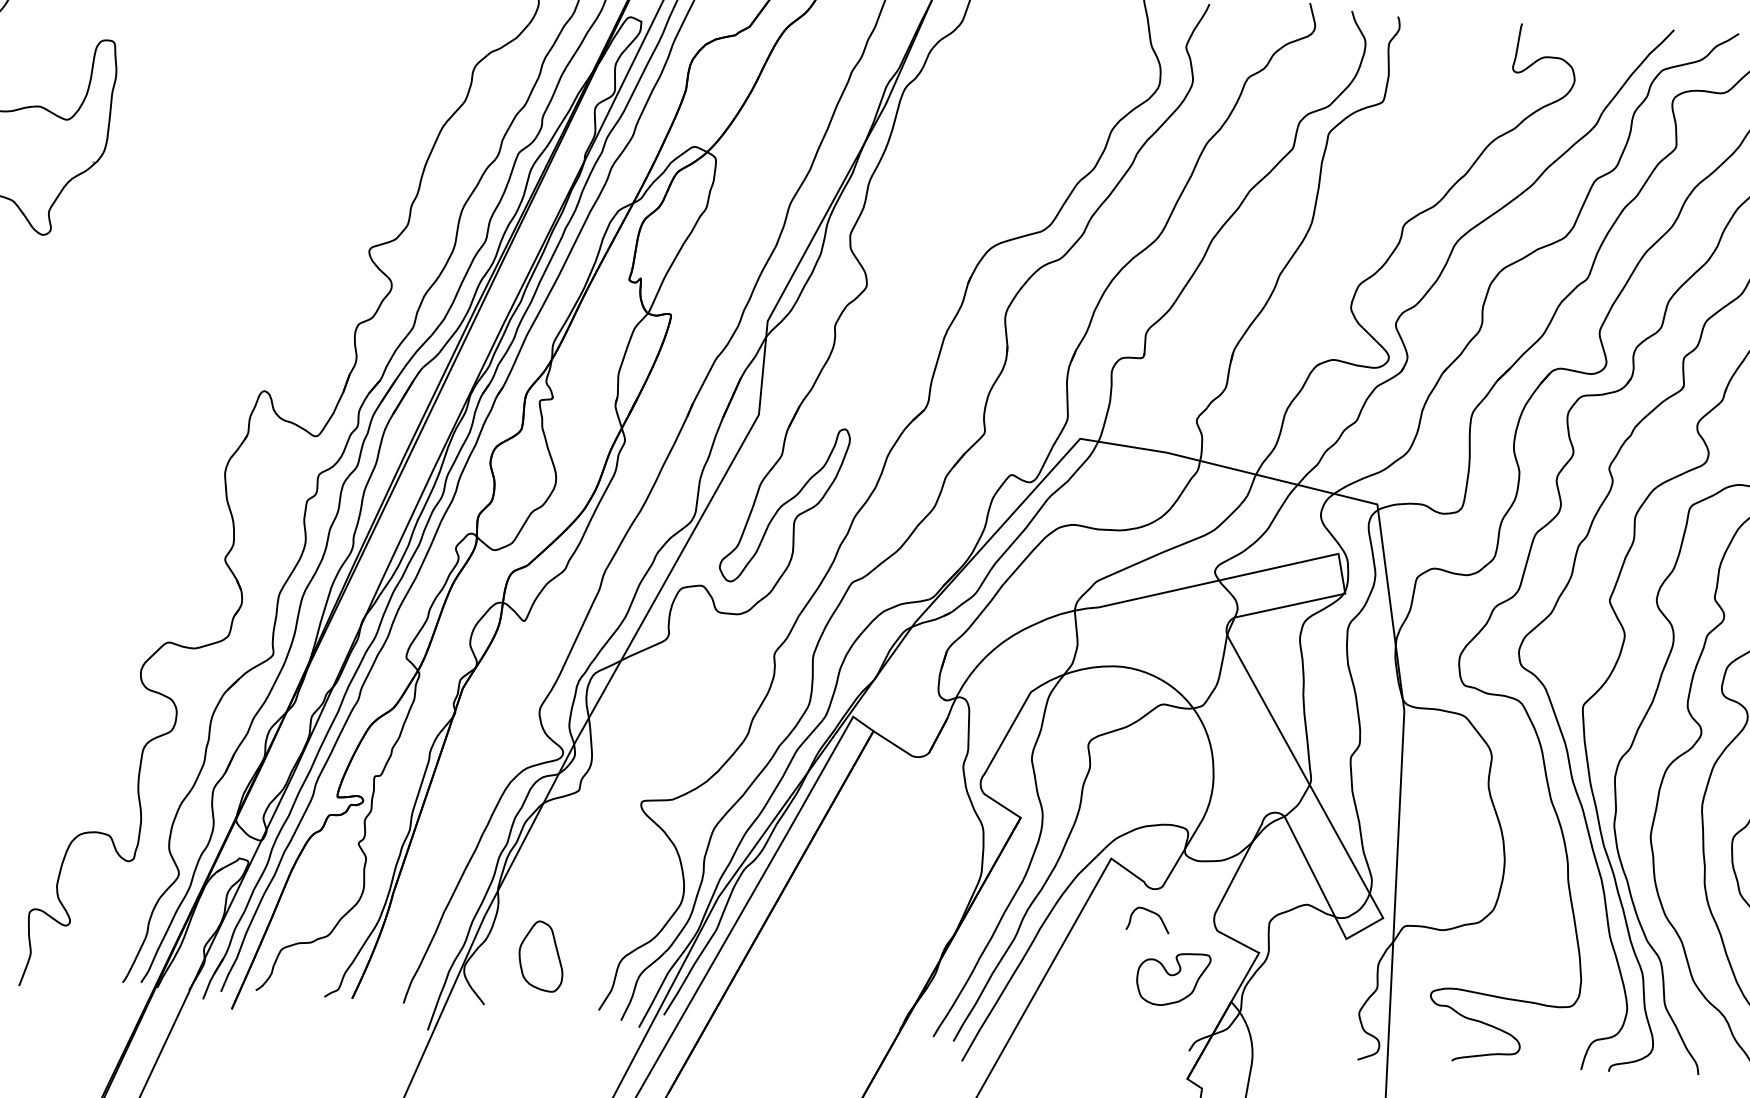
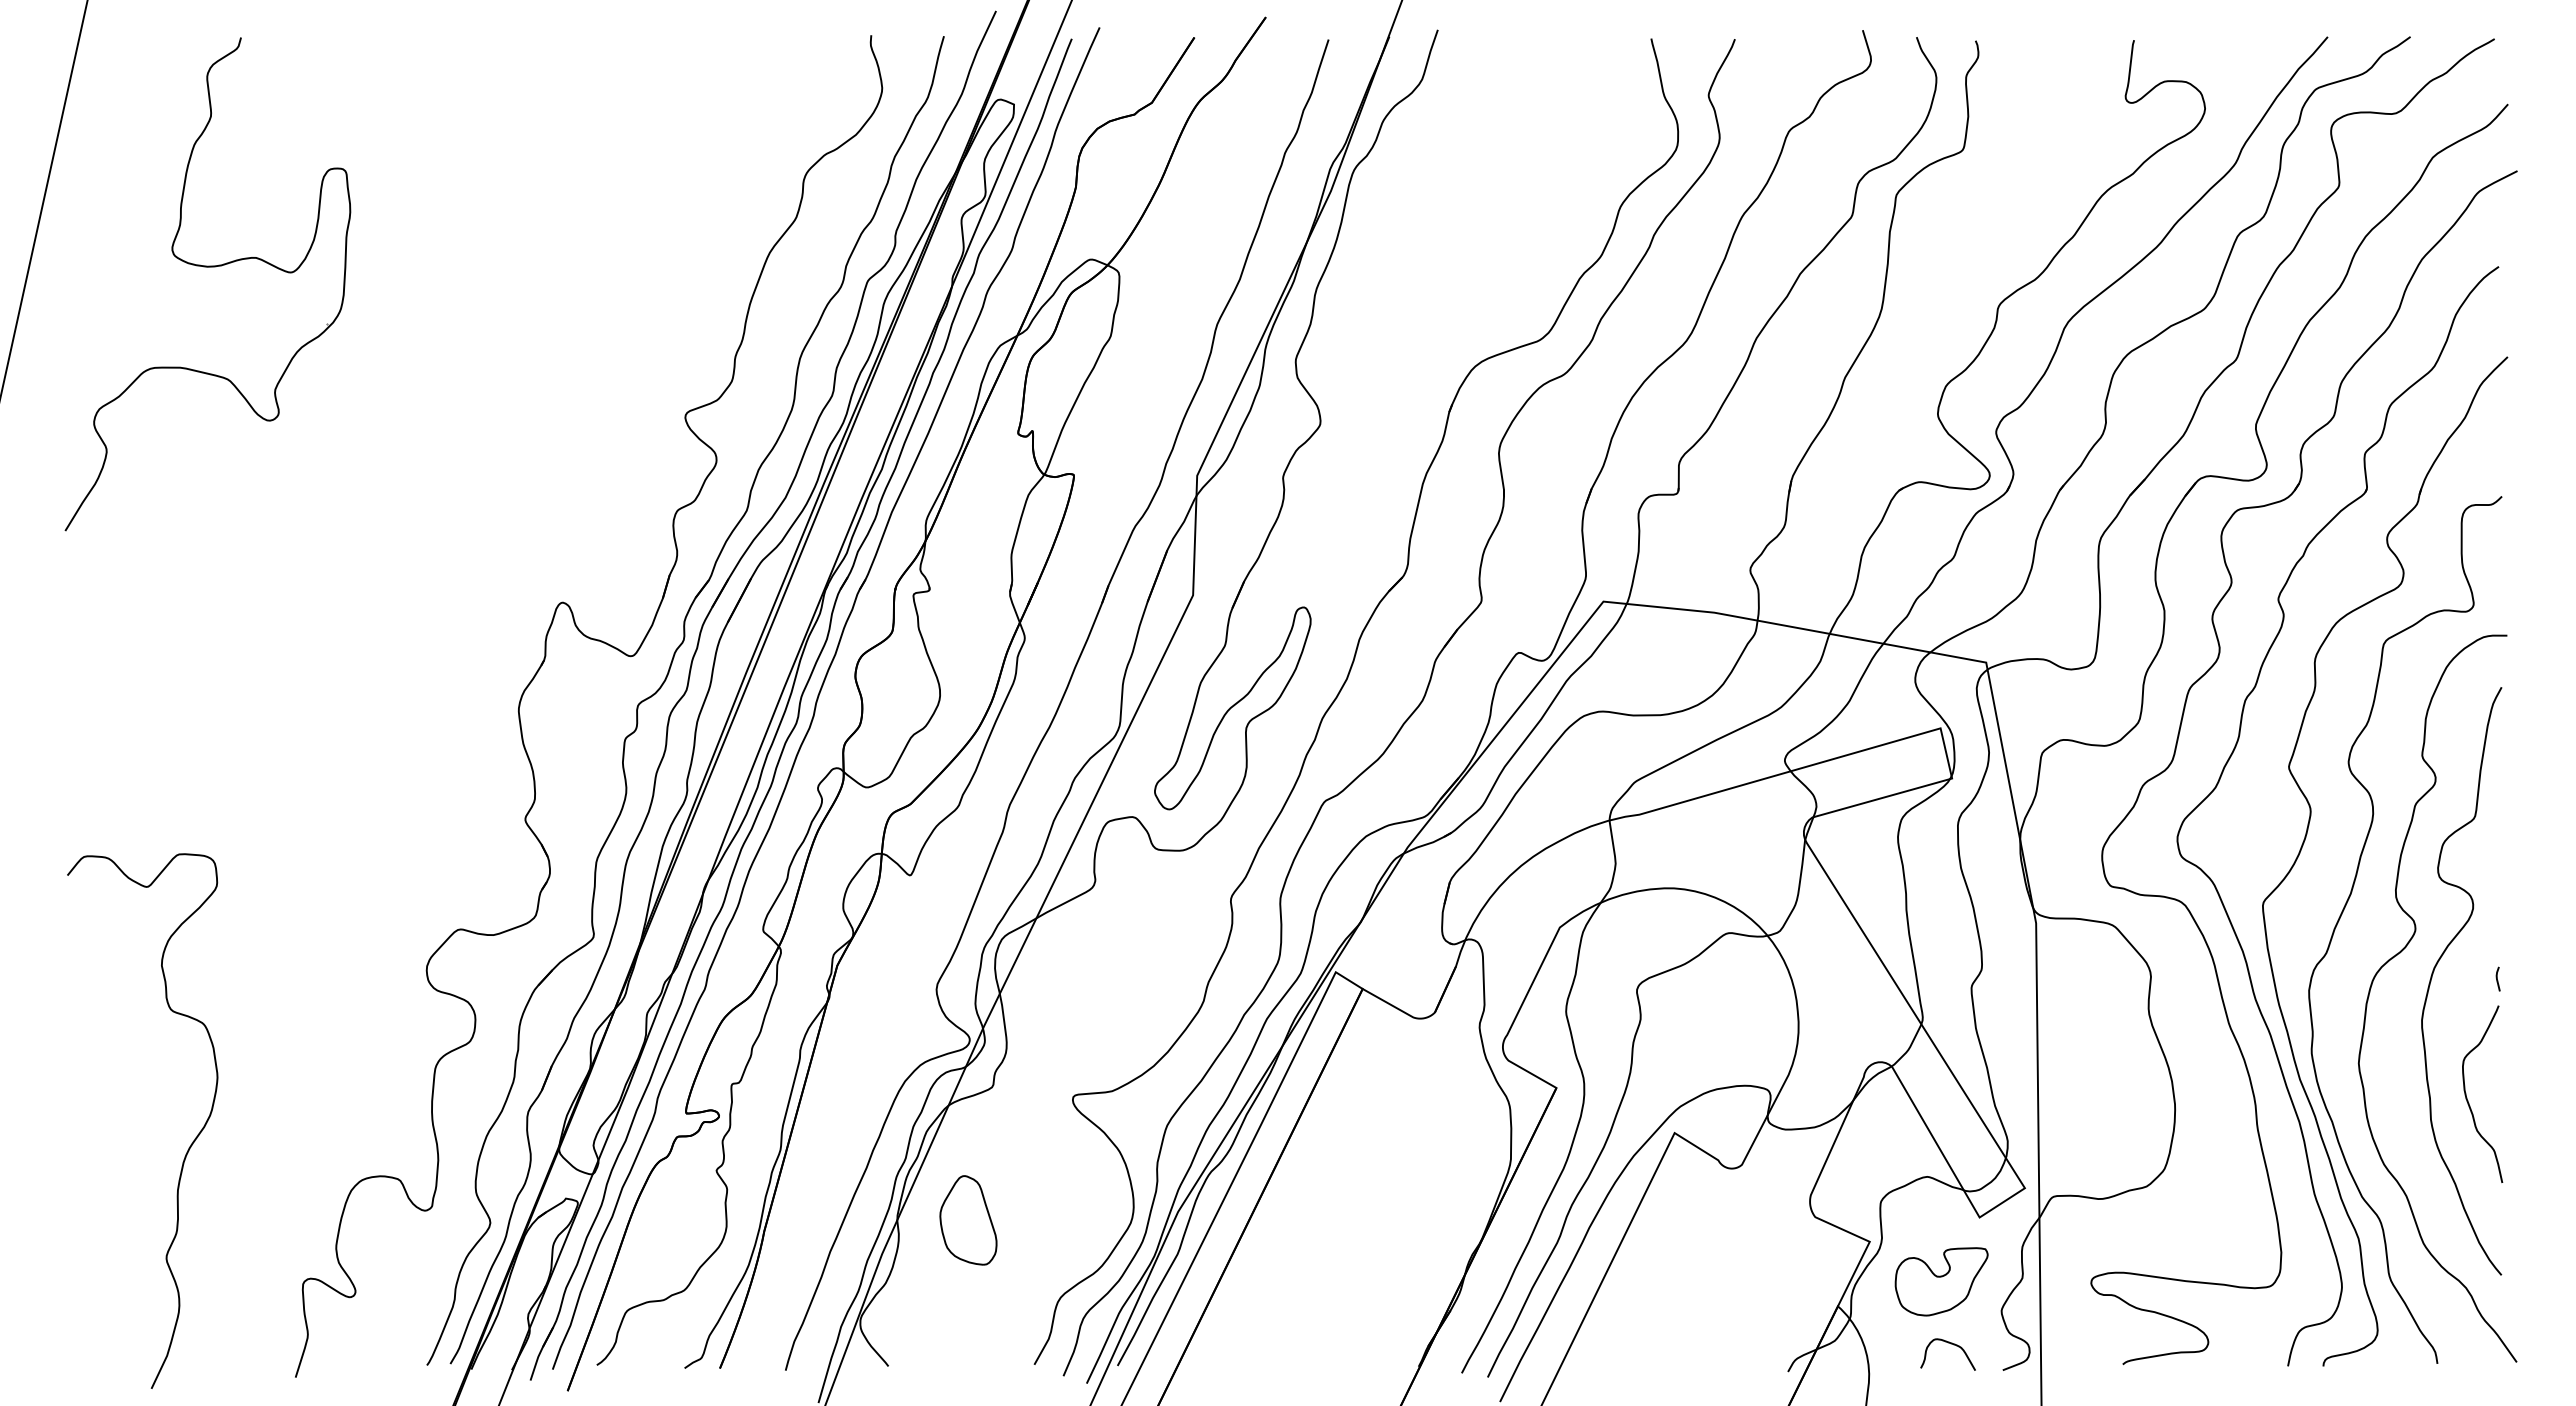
curve: (1151, 912) -> (1951, 1344), moved
part: (541, 956) -> (968, 1220), moved
part: (1173, 979) -> (1941, 1281), moved

